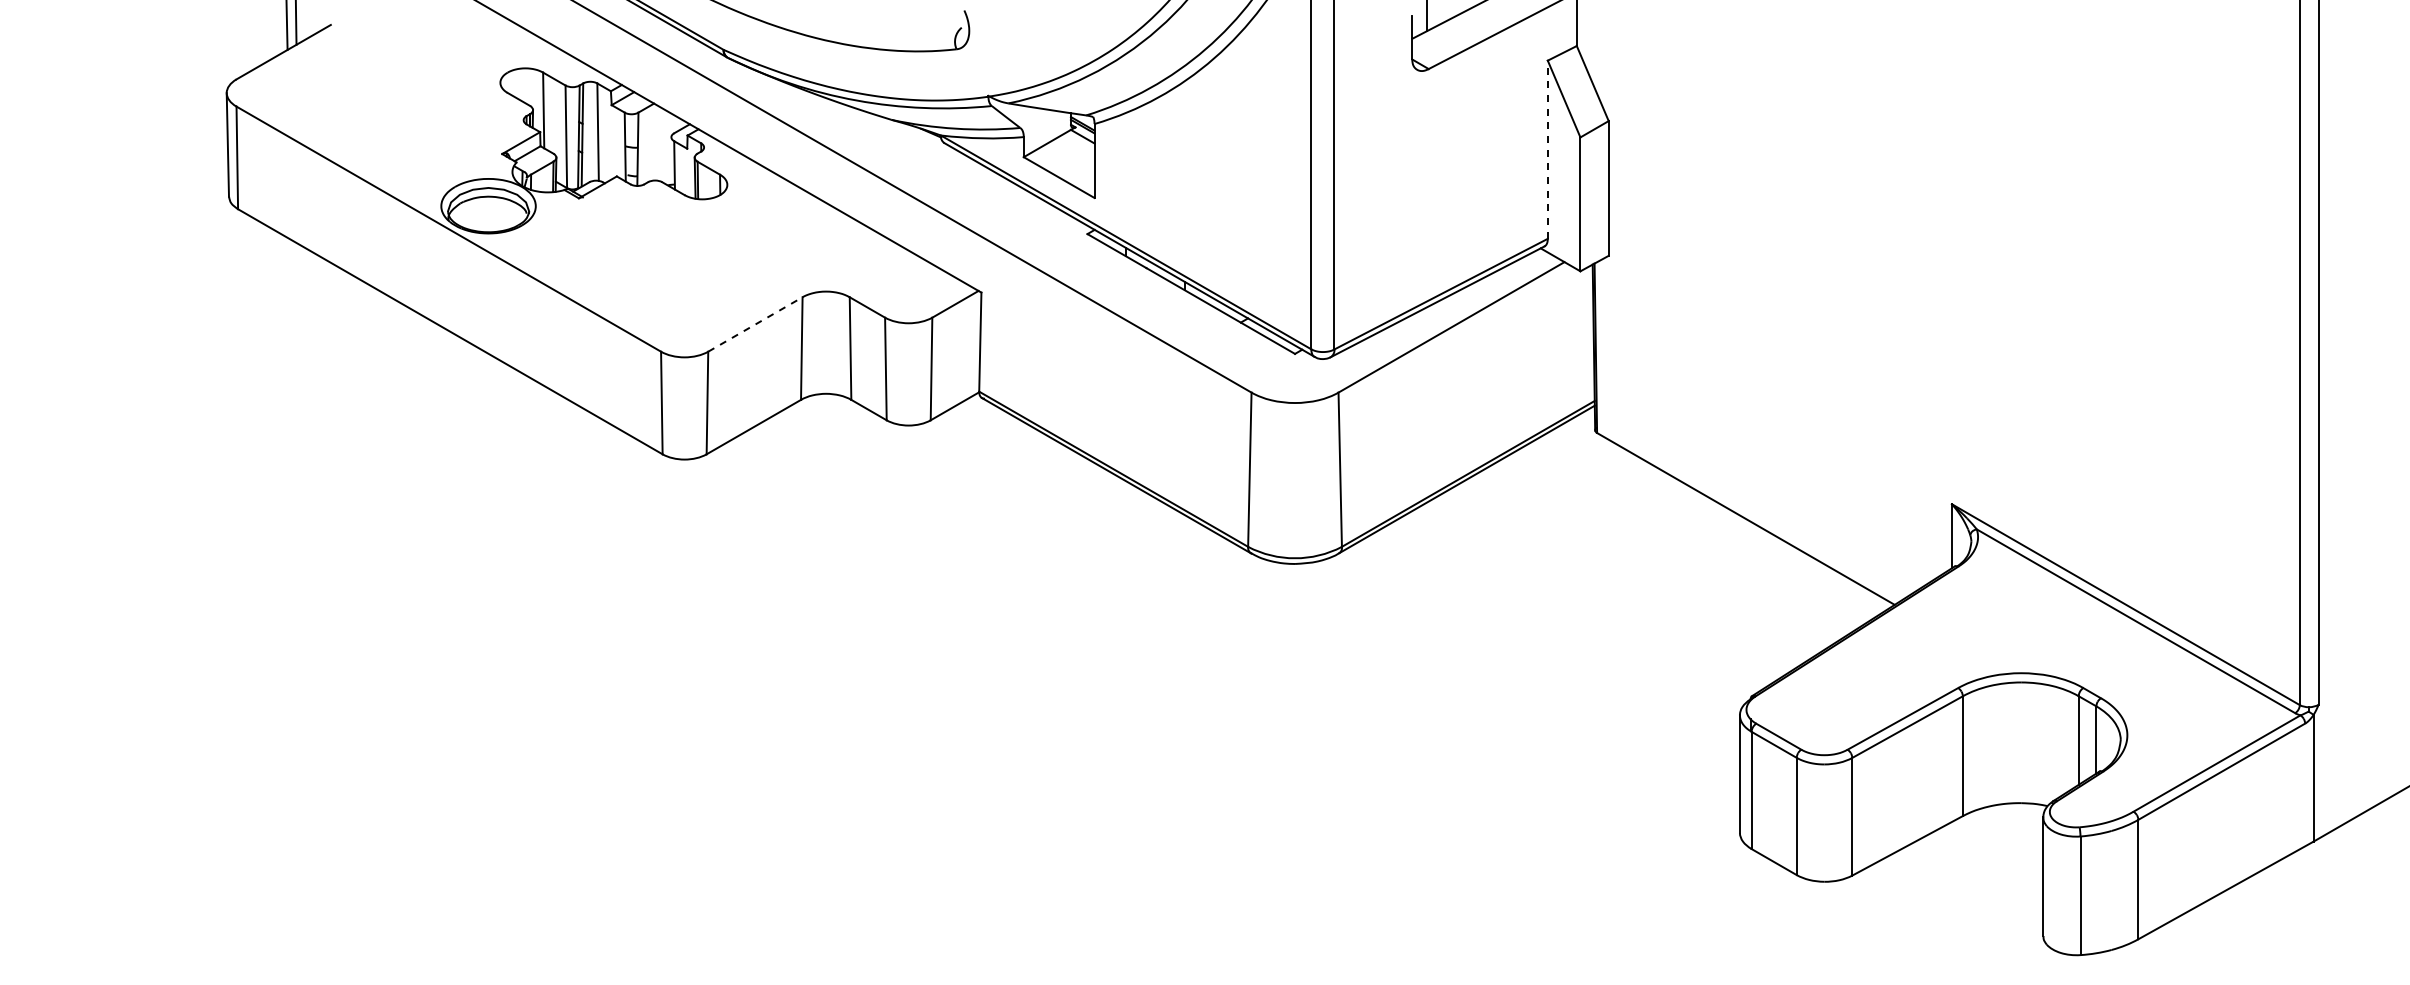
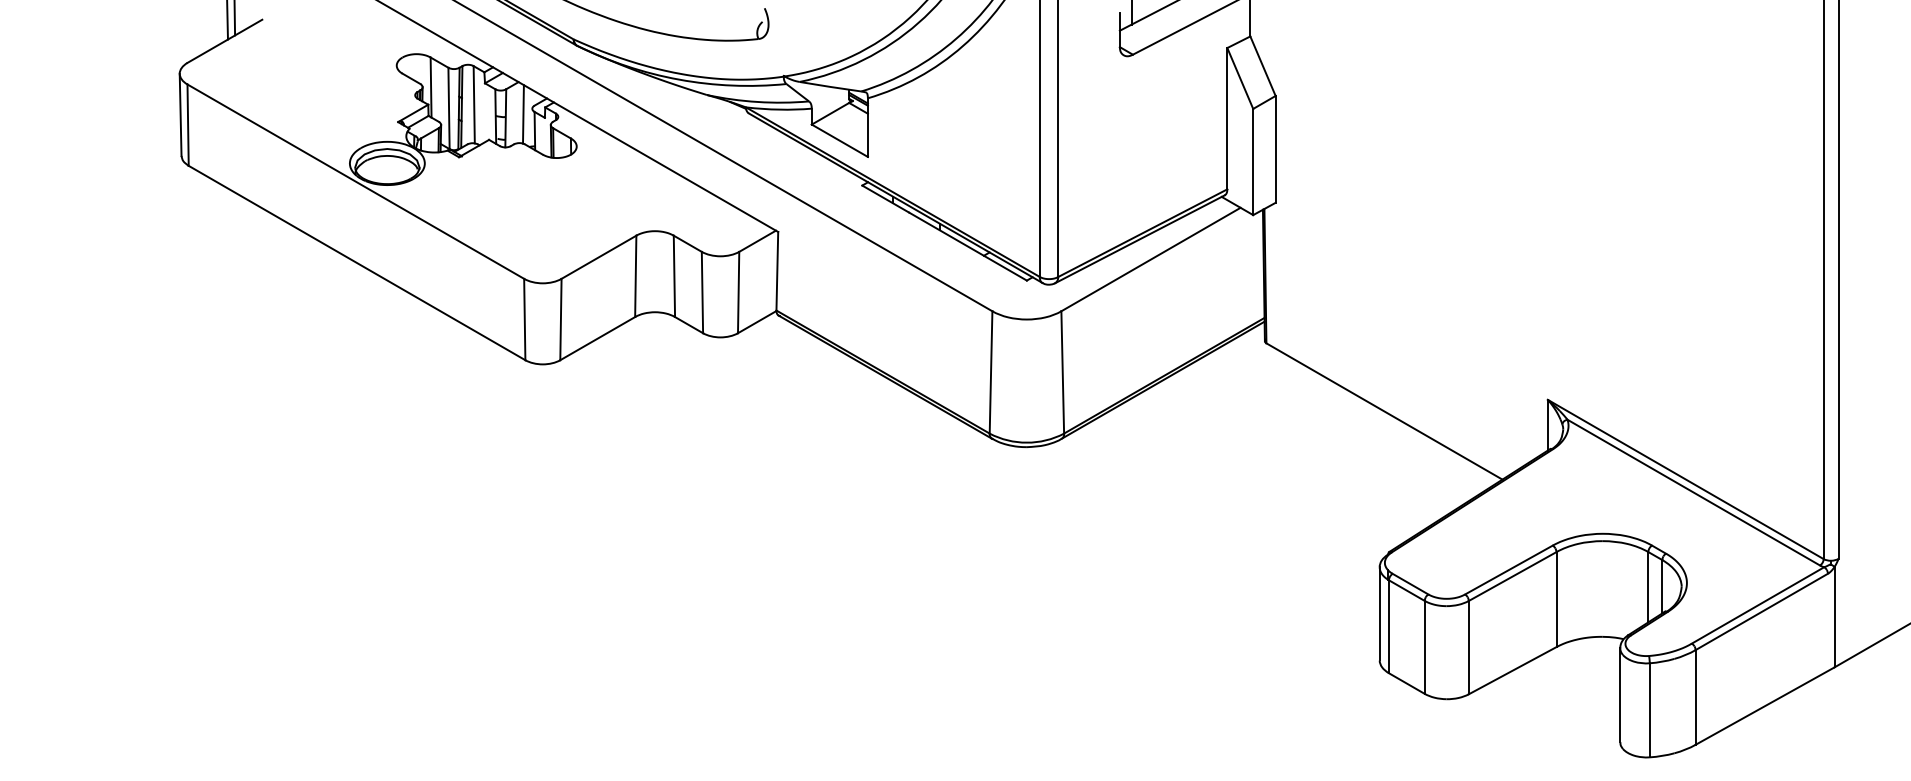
line: (659, 144) -> (522, 114), added
line: (1547, 149) -> (1227, 118), dashed -> solid
line: (755, 324) -> (599, 257), dashed -> solid

